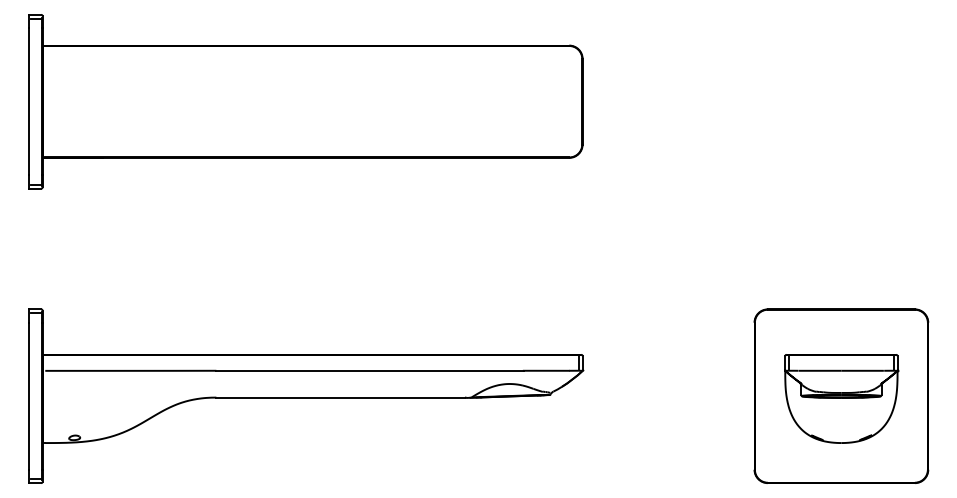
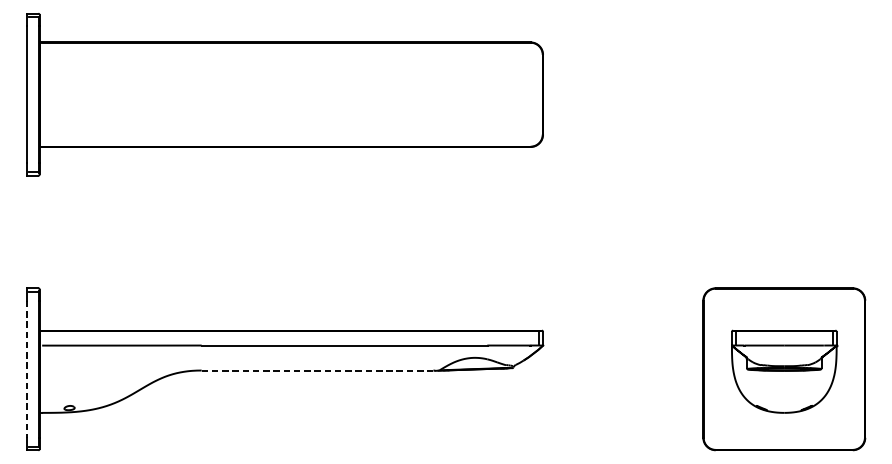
line: (28, 396) -> (26, 369), solid -> dashed
line: (341, 397) -> (318, 370), solid -> dashed

